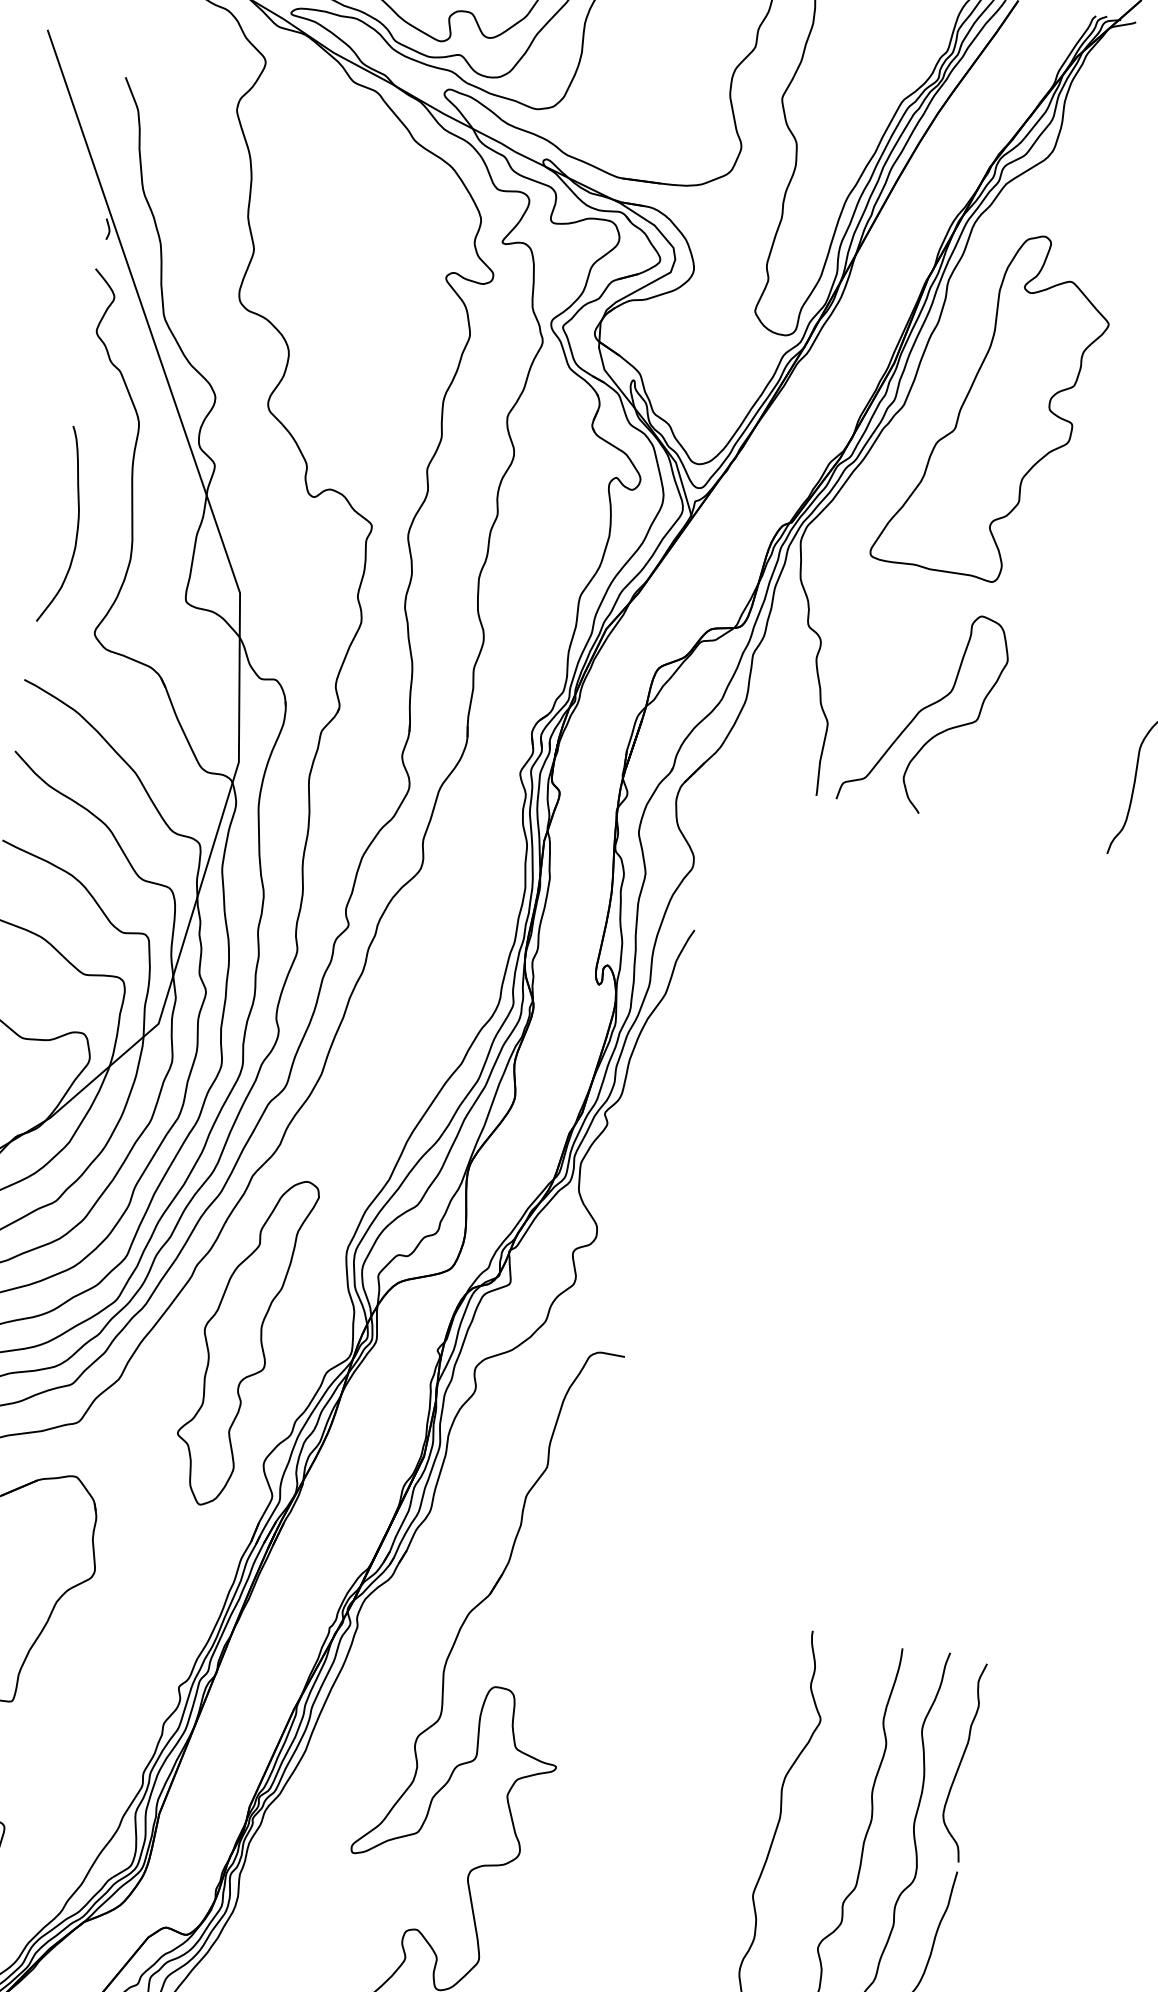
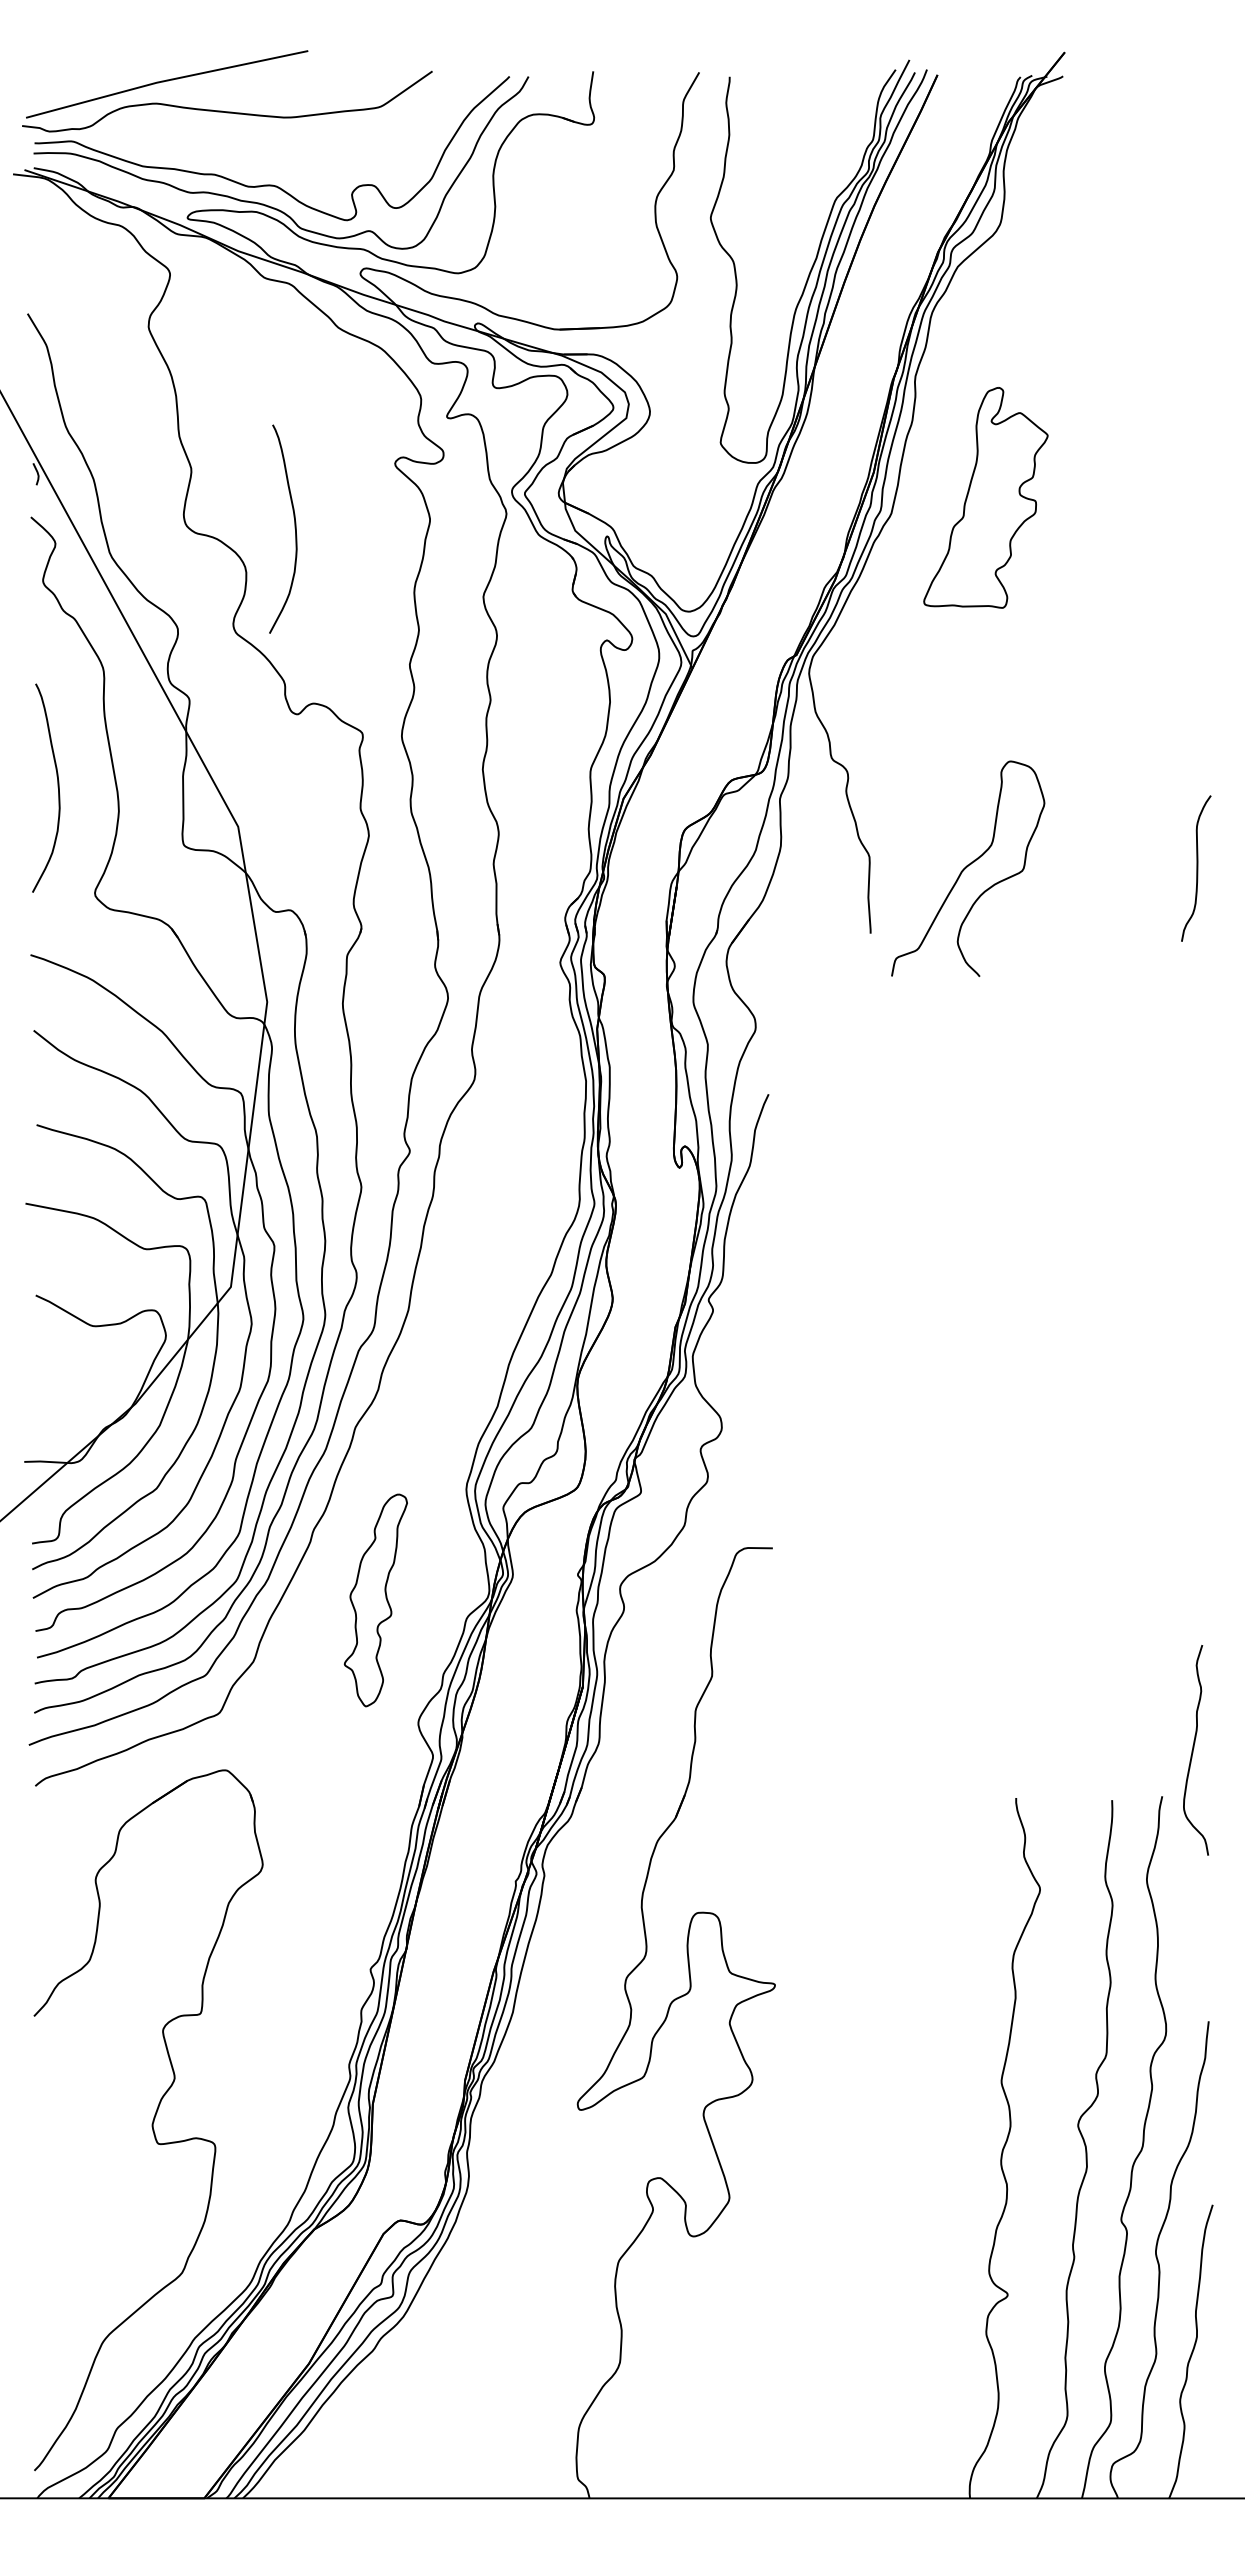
curve: (341, 322) -> (294, 528), added
part: (994, 405) -> (985, 497), size x0.6
curve: (925, 709) -> (967, 867), moved
part: (243, 1341) -> (375, 1600), size x0.6
curve: (961, 1761) -> (1193, 1750), moved

